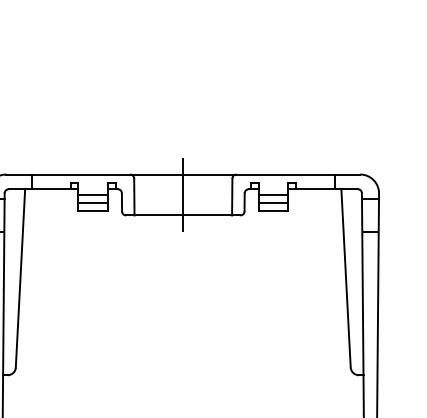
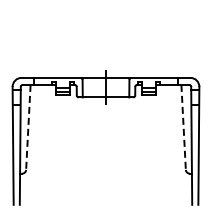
line: (20, 278) -> (28, 127), solid -> dashed
line: (345, 278) -> (183, 127), solid -> dashed

